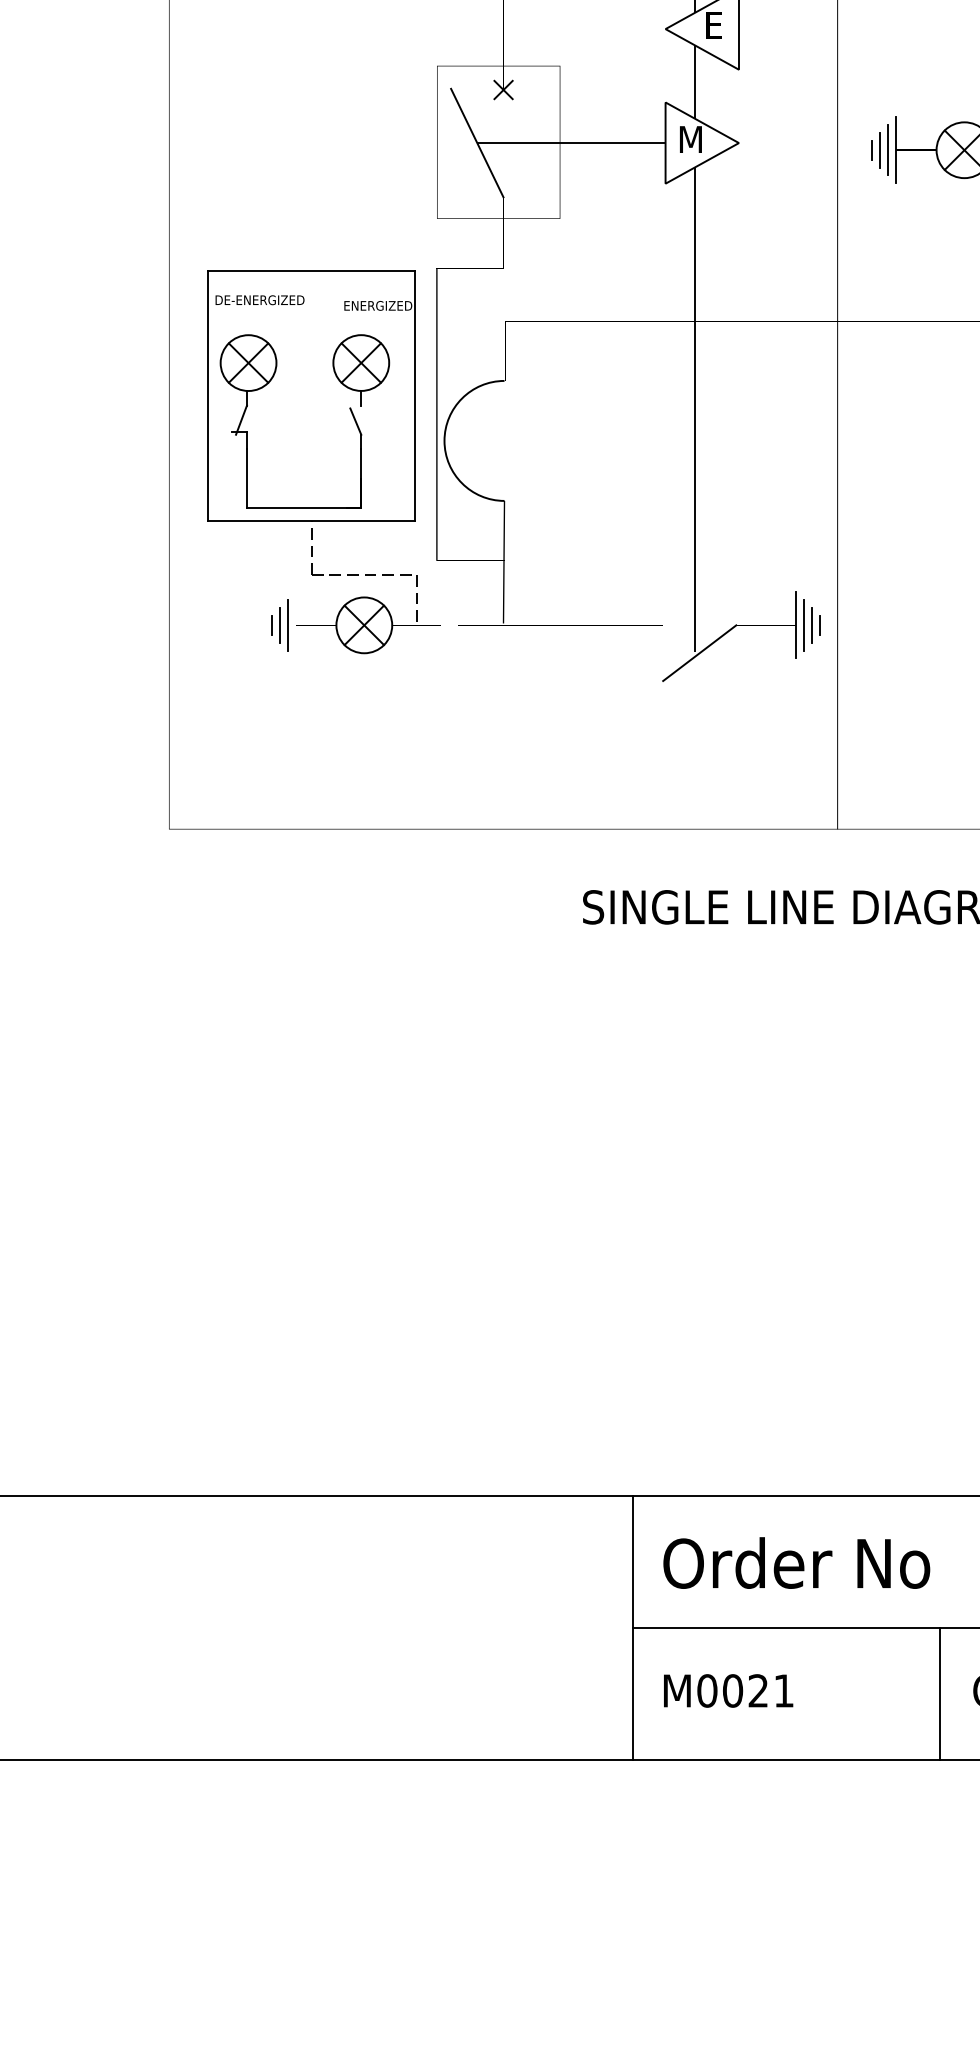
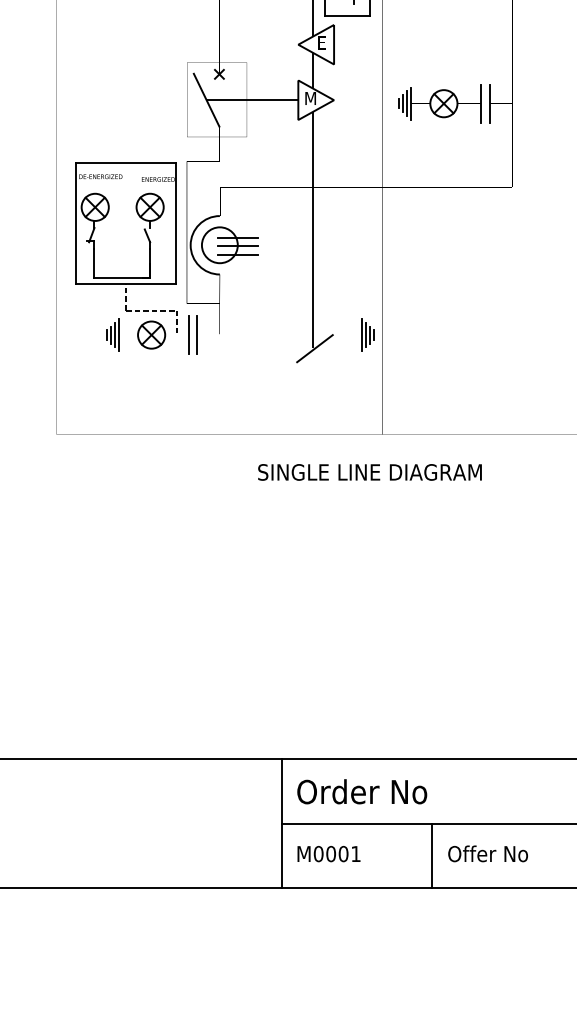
part: (524, 441) -> (229, 245), added
line: (442, 624) -> (189, 334), added
line: (458, 624) -> (197, 334), added
line: (296, 626) -> (118, 335), added
text: (758, 1691) -> (343, 854), M0021 -> M0001

